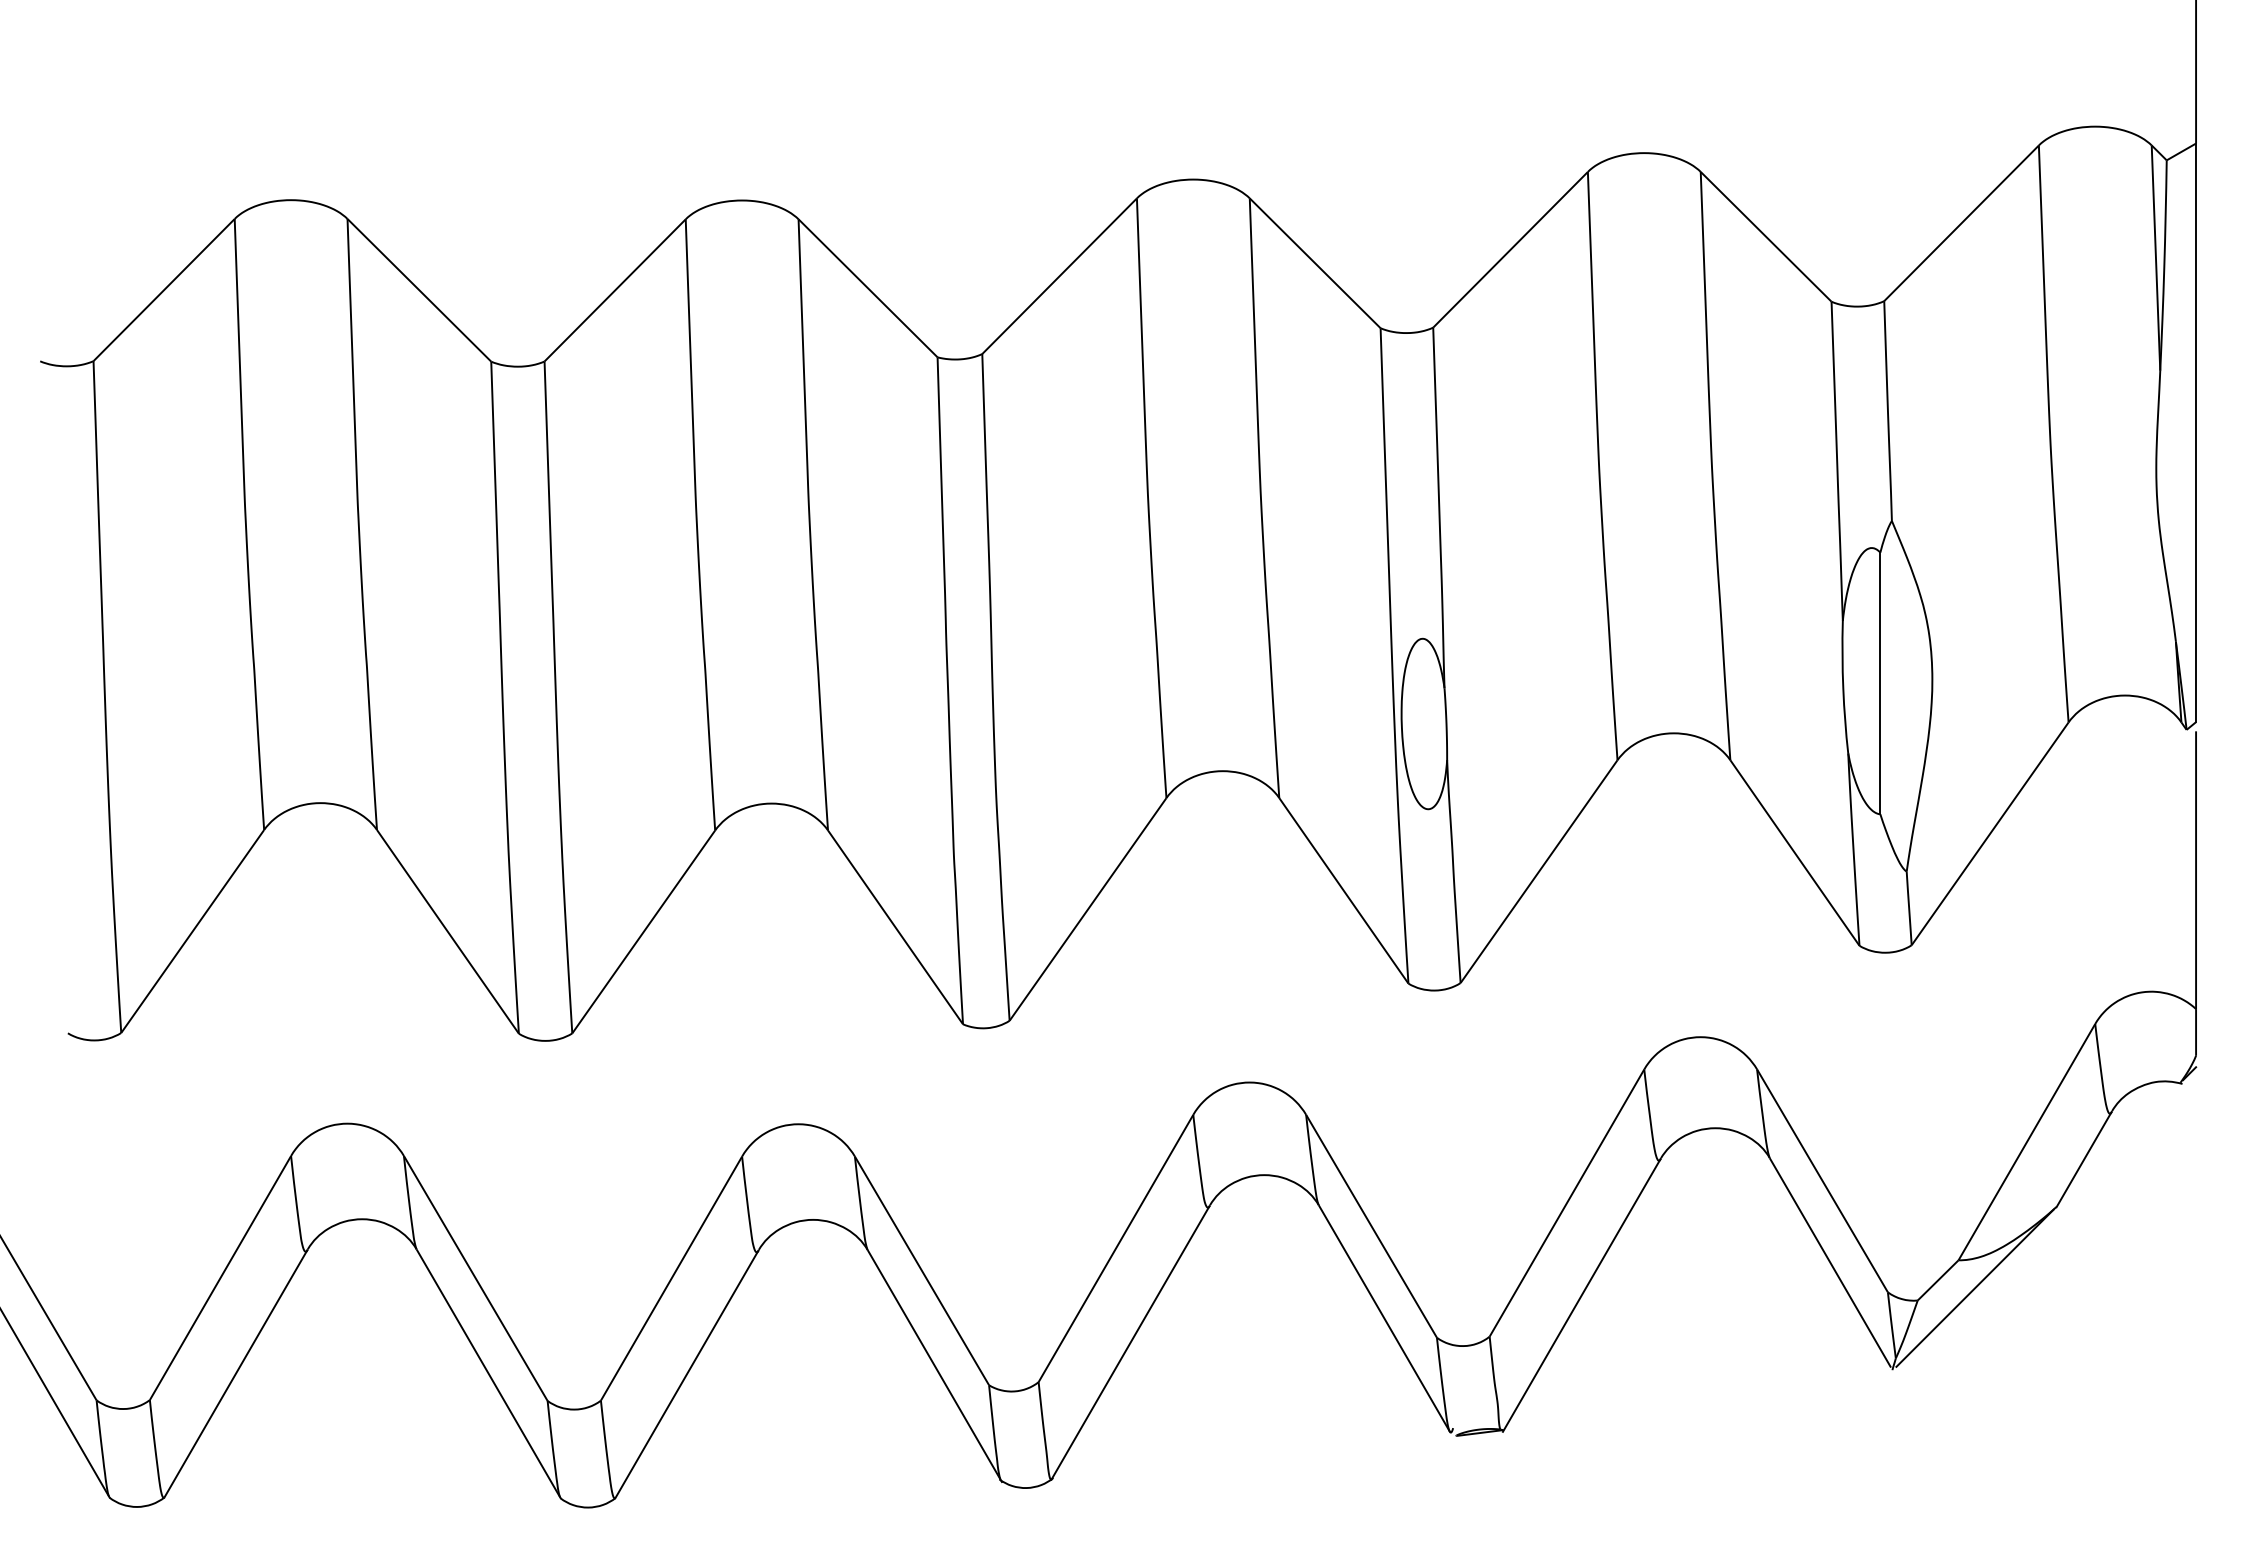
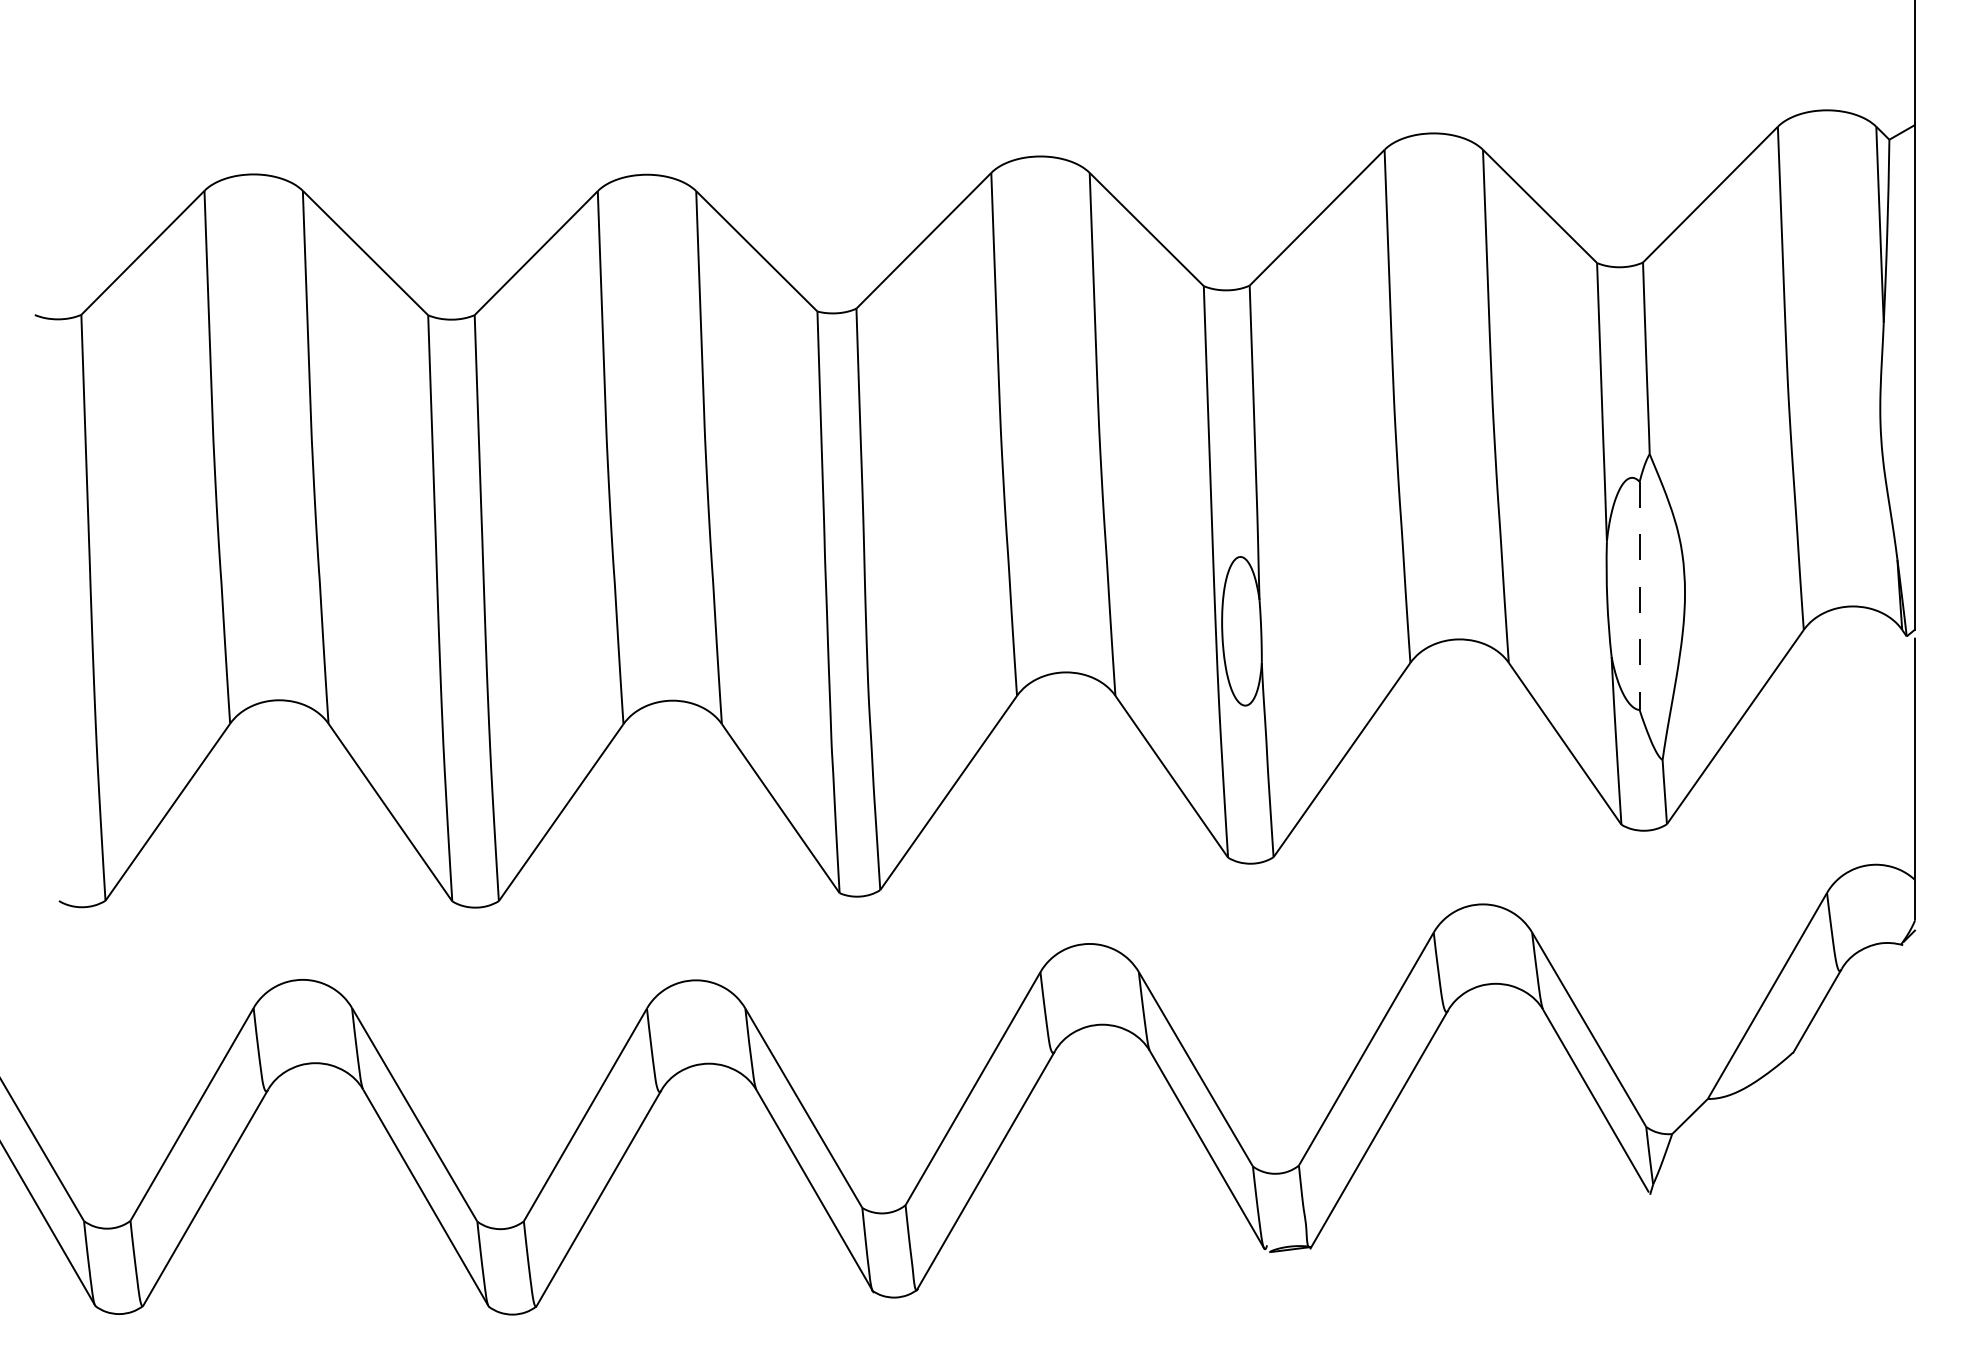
line: (1880, 683) -> (1639, 595), solid -> dashed
line: (1974, 1287) -> (1721, 1122), removed

